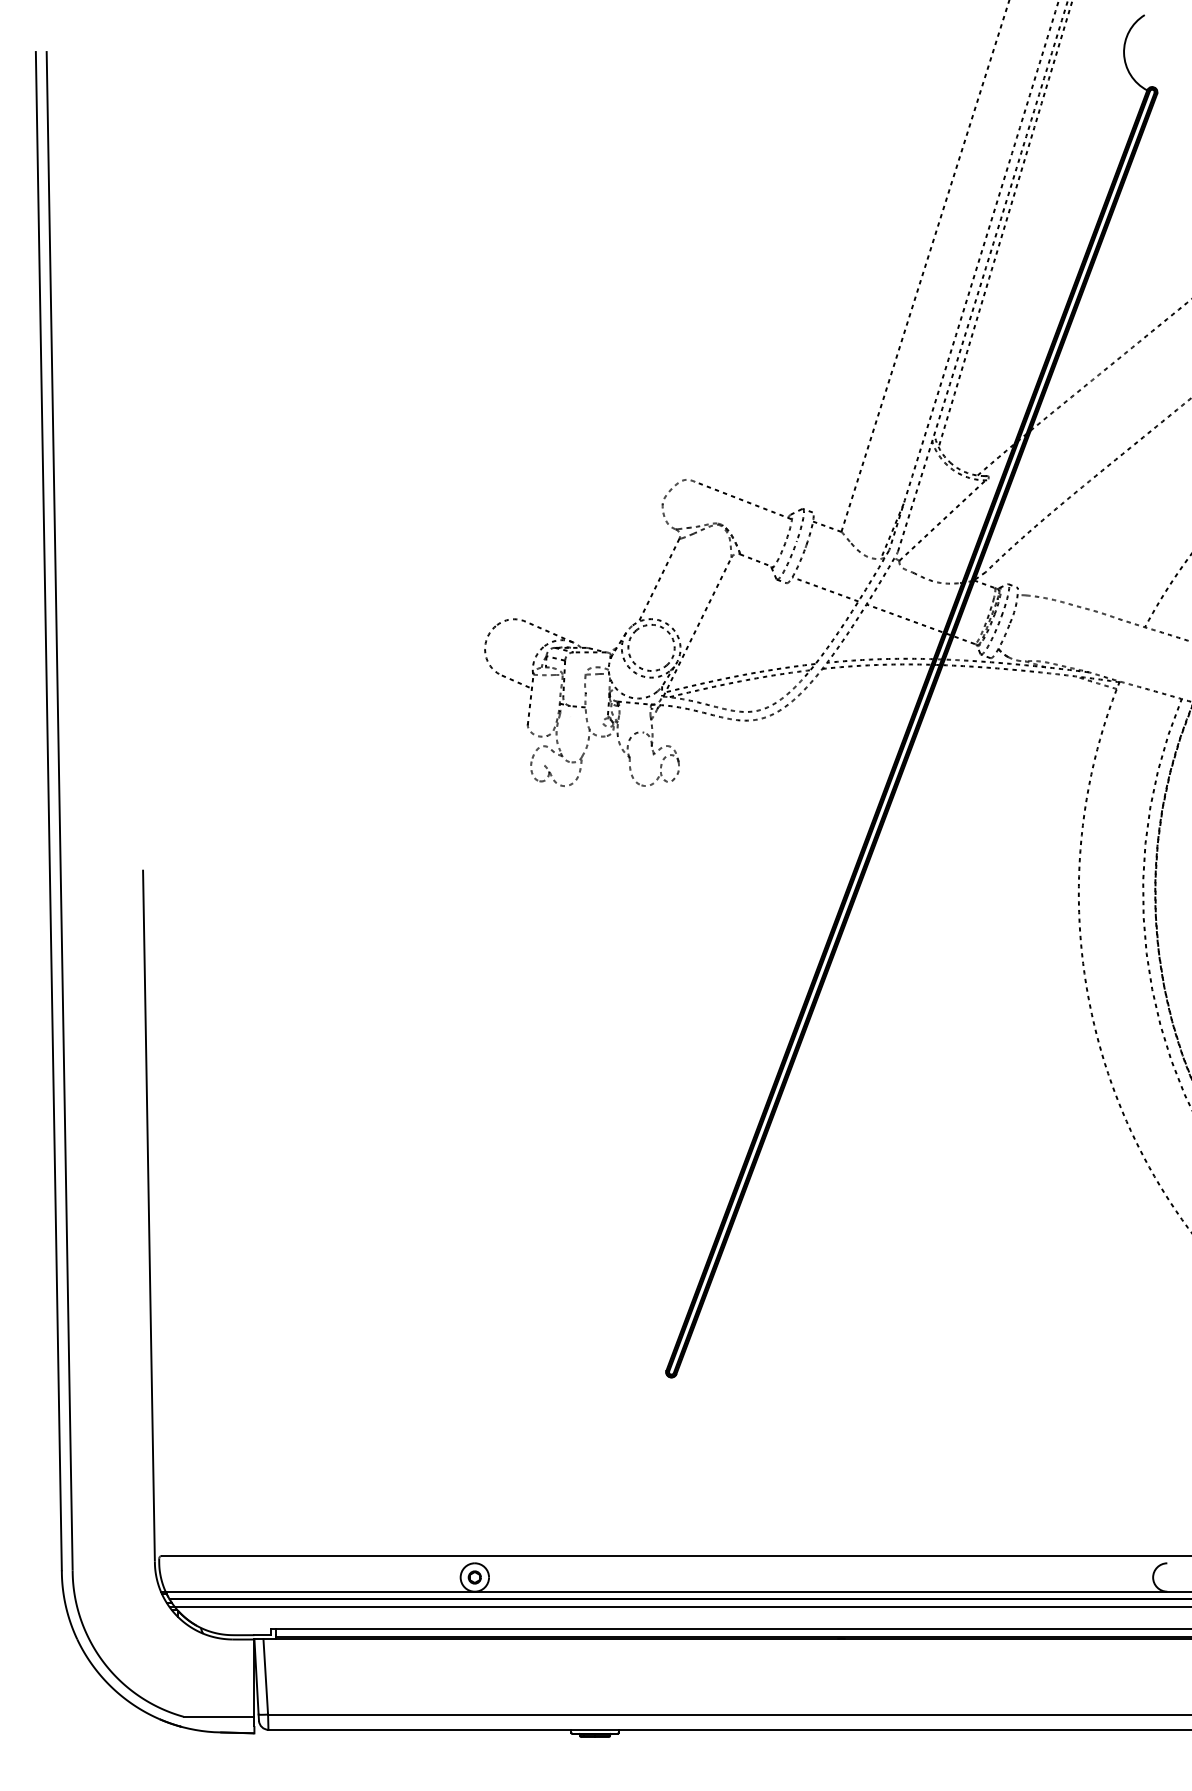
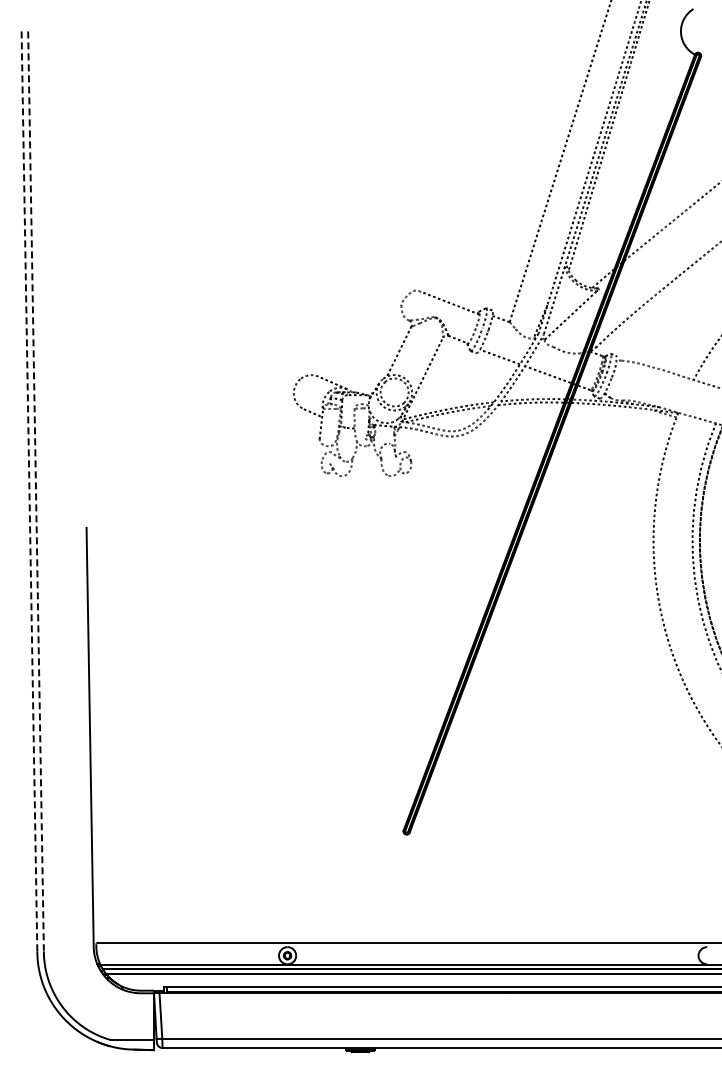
line: (48, 811) -> (29, 491), solid -> dashed
line: (60, 811) -> (36, 491), solid -> dashed

